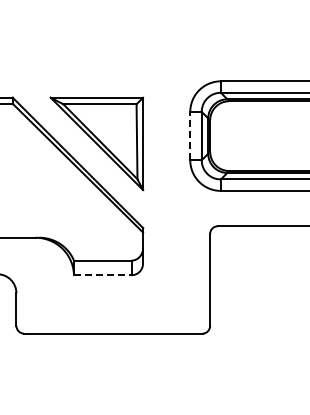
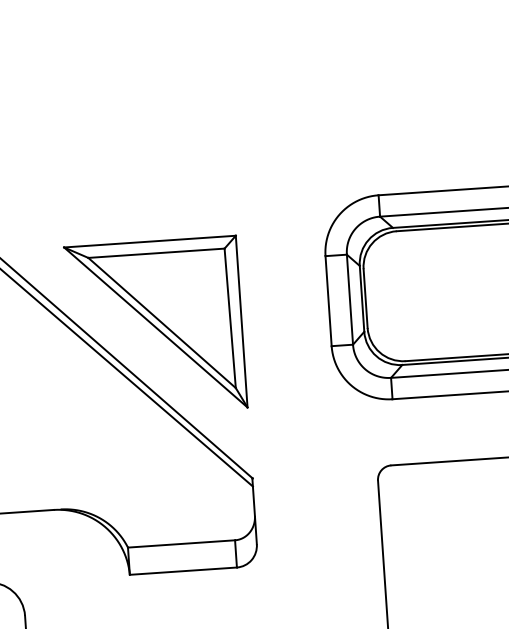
line: (190, 135) -> (328, 299), dashed -> solid
line: (102, 275) -> (182, 571), dashed -> solid

